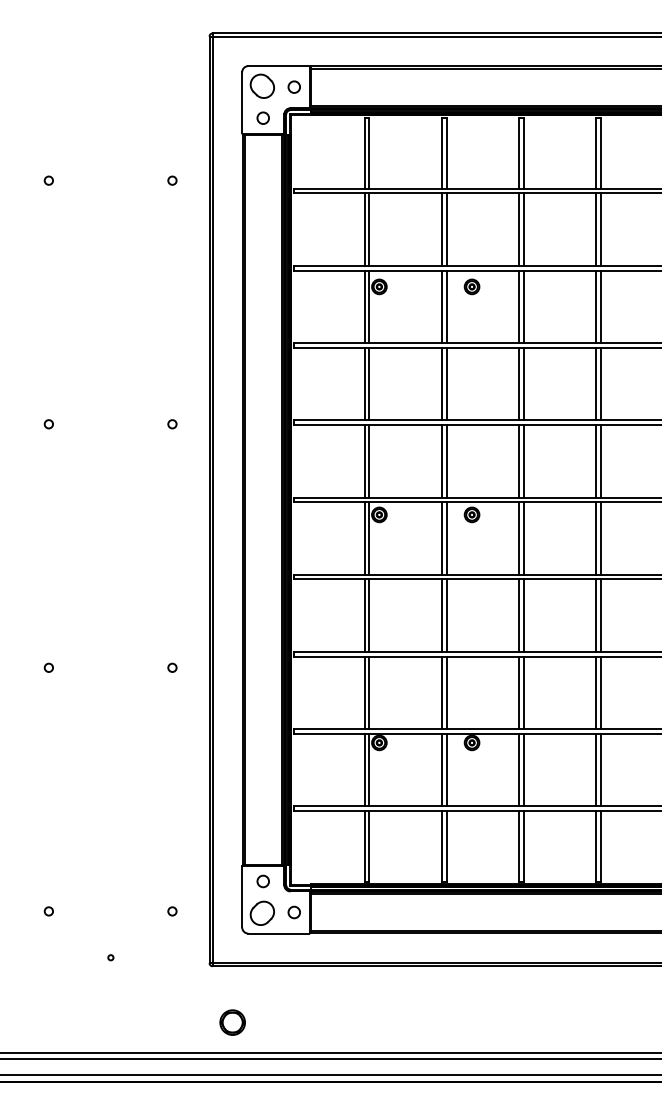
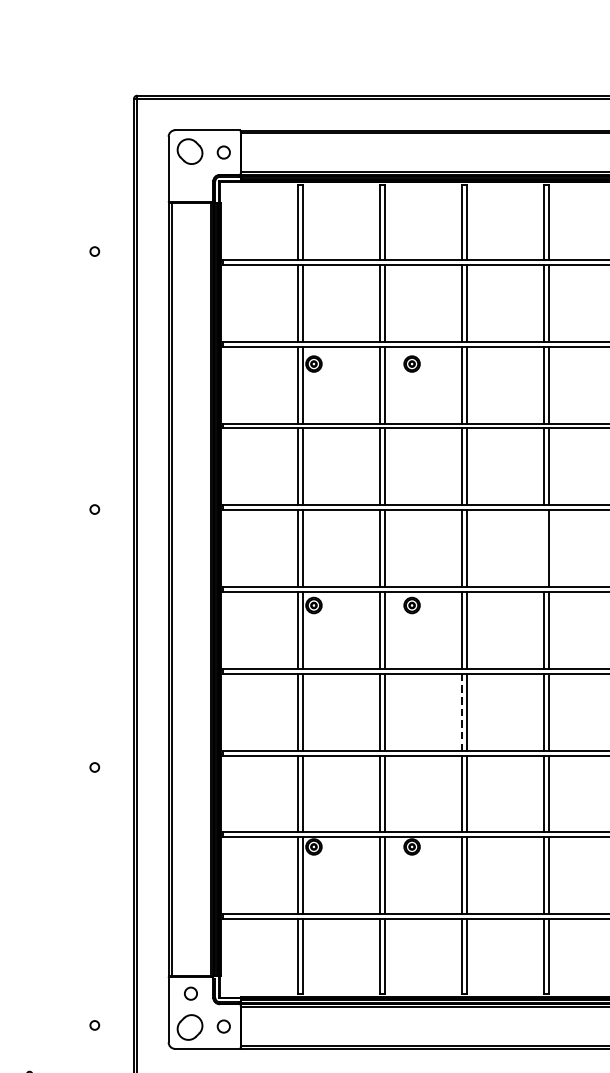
circle: (262, 117) -> (190, 184), removed
line: (596, 460) -> (543, 547), removed
line: (519, 616) -> (462, 713), solid -> dashed

